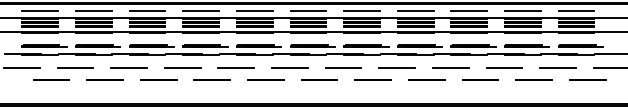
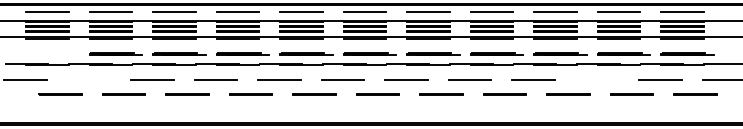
line: (44, 45) -> (52, 53), removed
line: (74, 68) -> (88, 80), removed
line: (504, 68) -> (596, 80), removed

